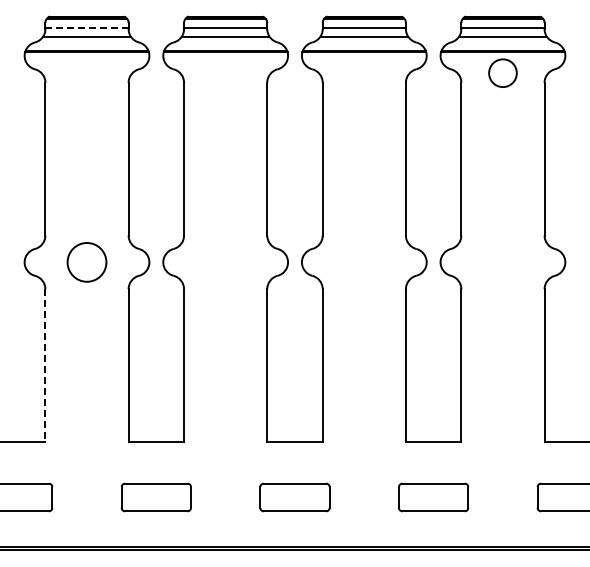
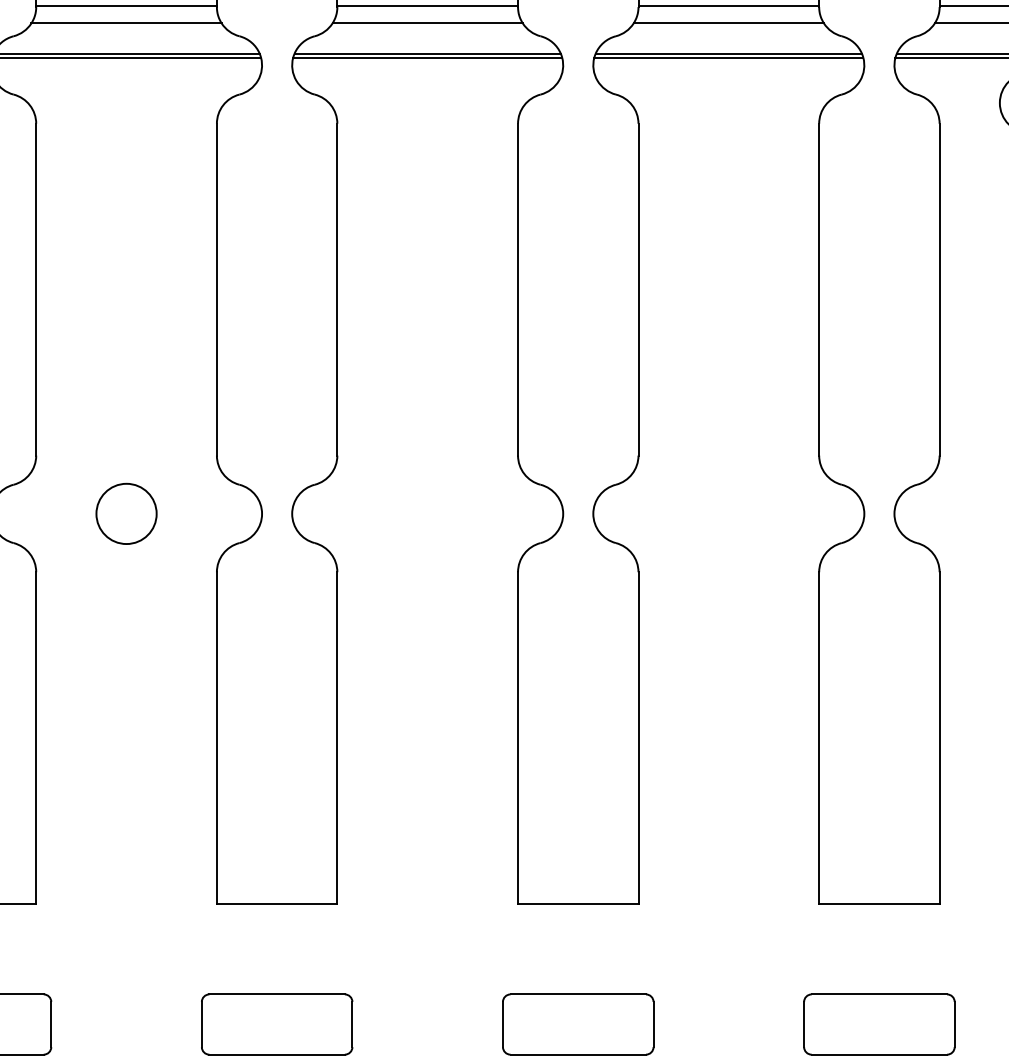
line: (87, 28) -> (127, 5), dashed -> solid
circle: (86, 262) -> (125, 514), size x0.71
line: (45, 366) -> (36, 740), dashed -> solid

